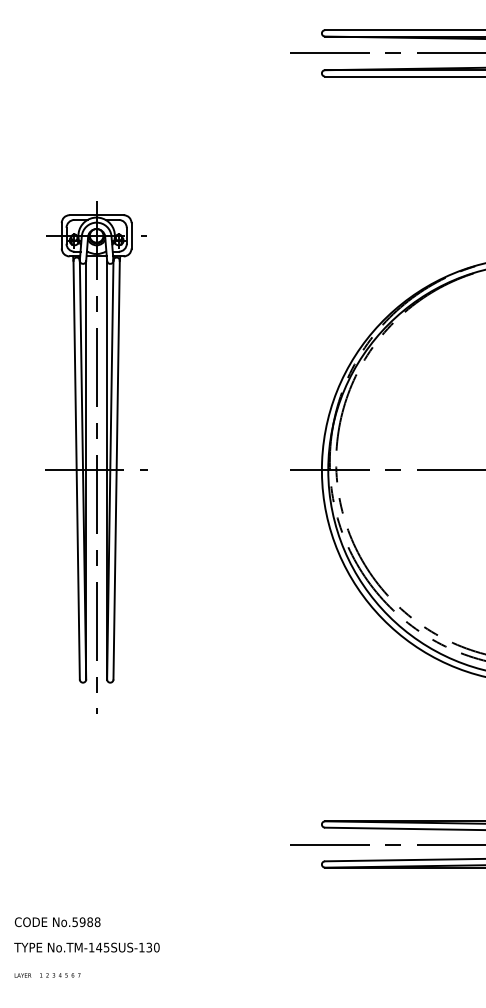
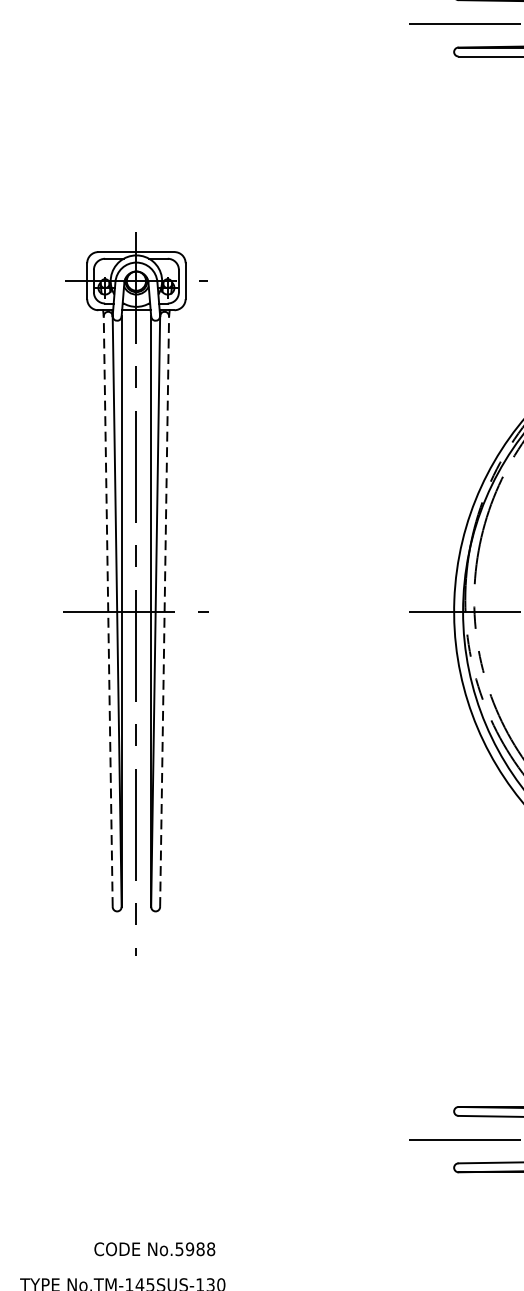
line: (76, 469) -> (107, 610), solid -> dashed
line: (116, 469) -> (164, 610), solid -> dashed
text: (57, 922) -> (154, 1249), moved

